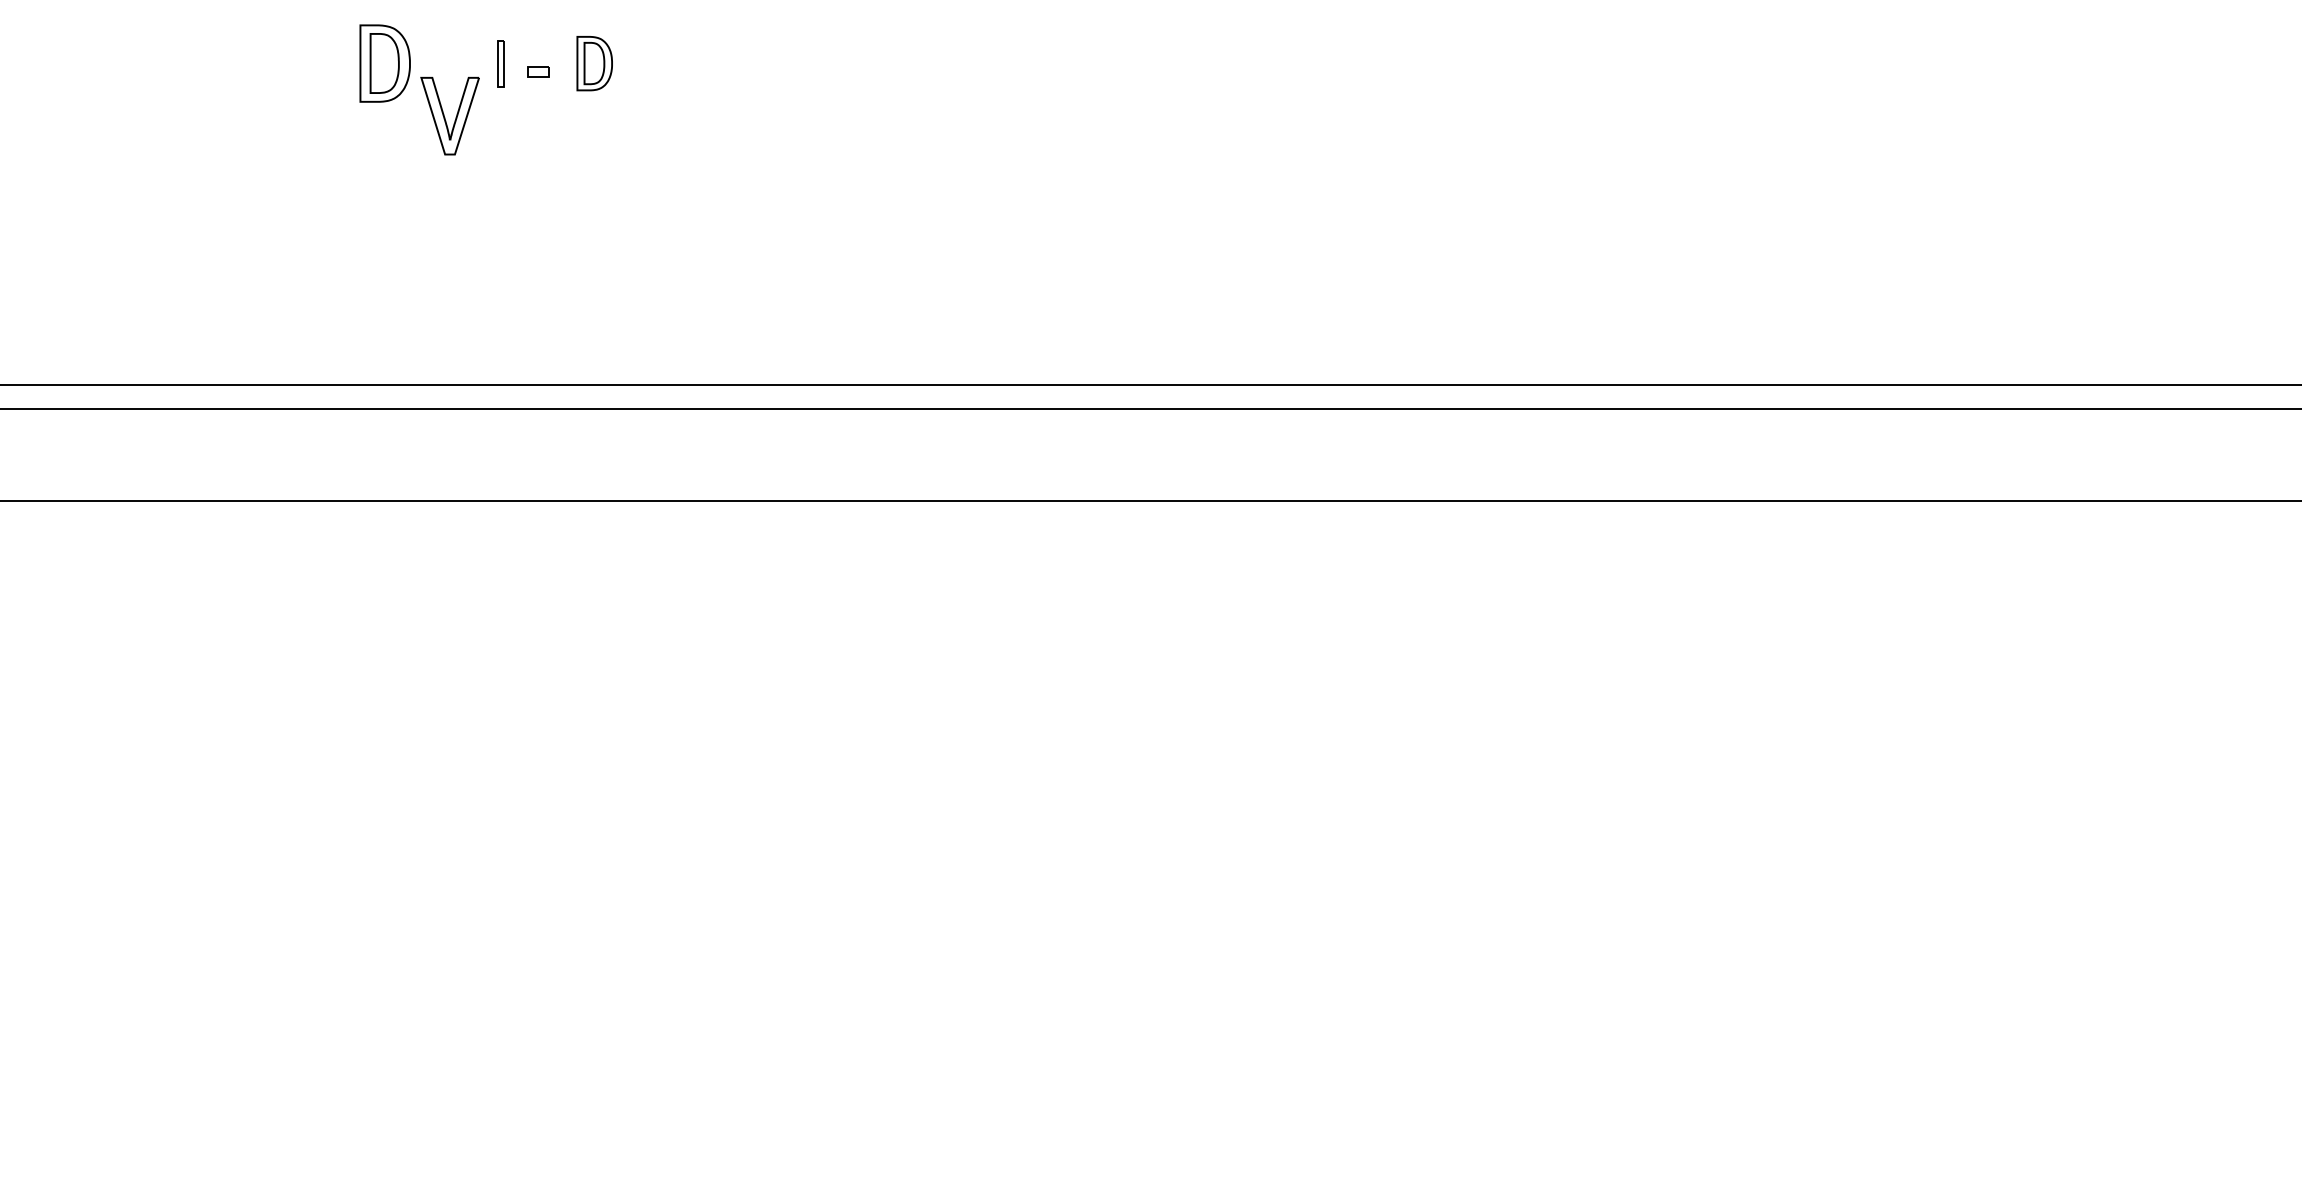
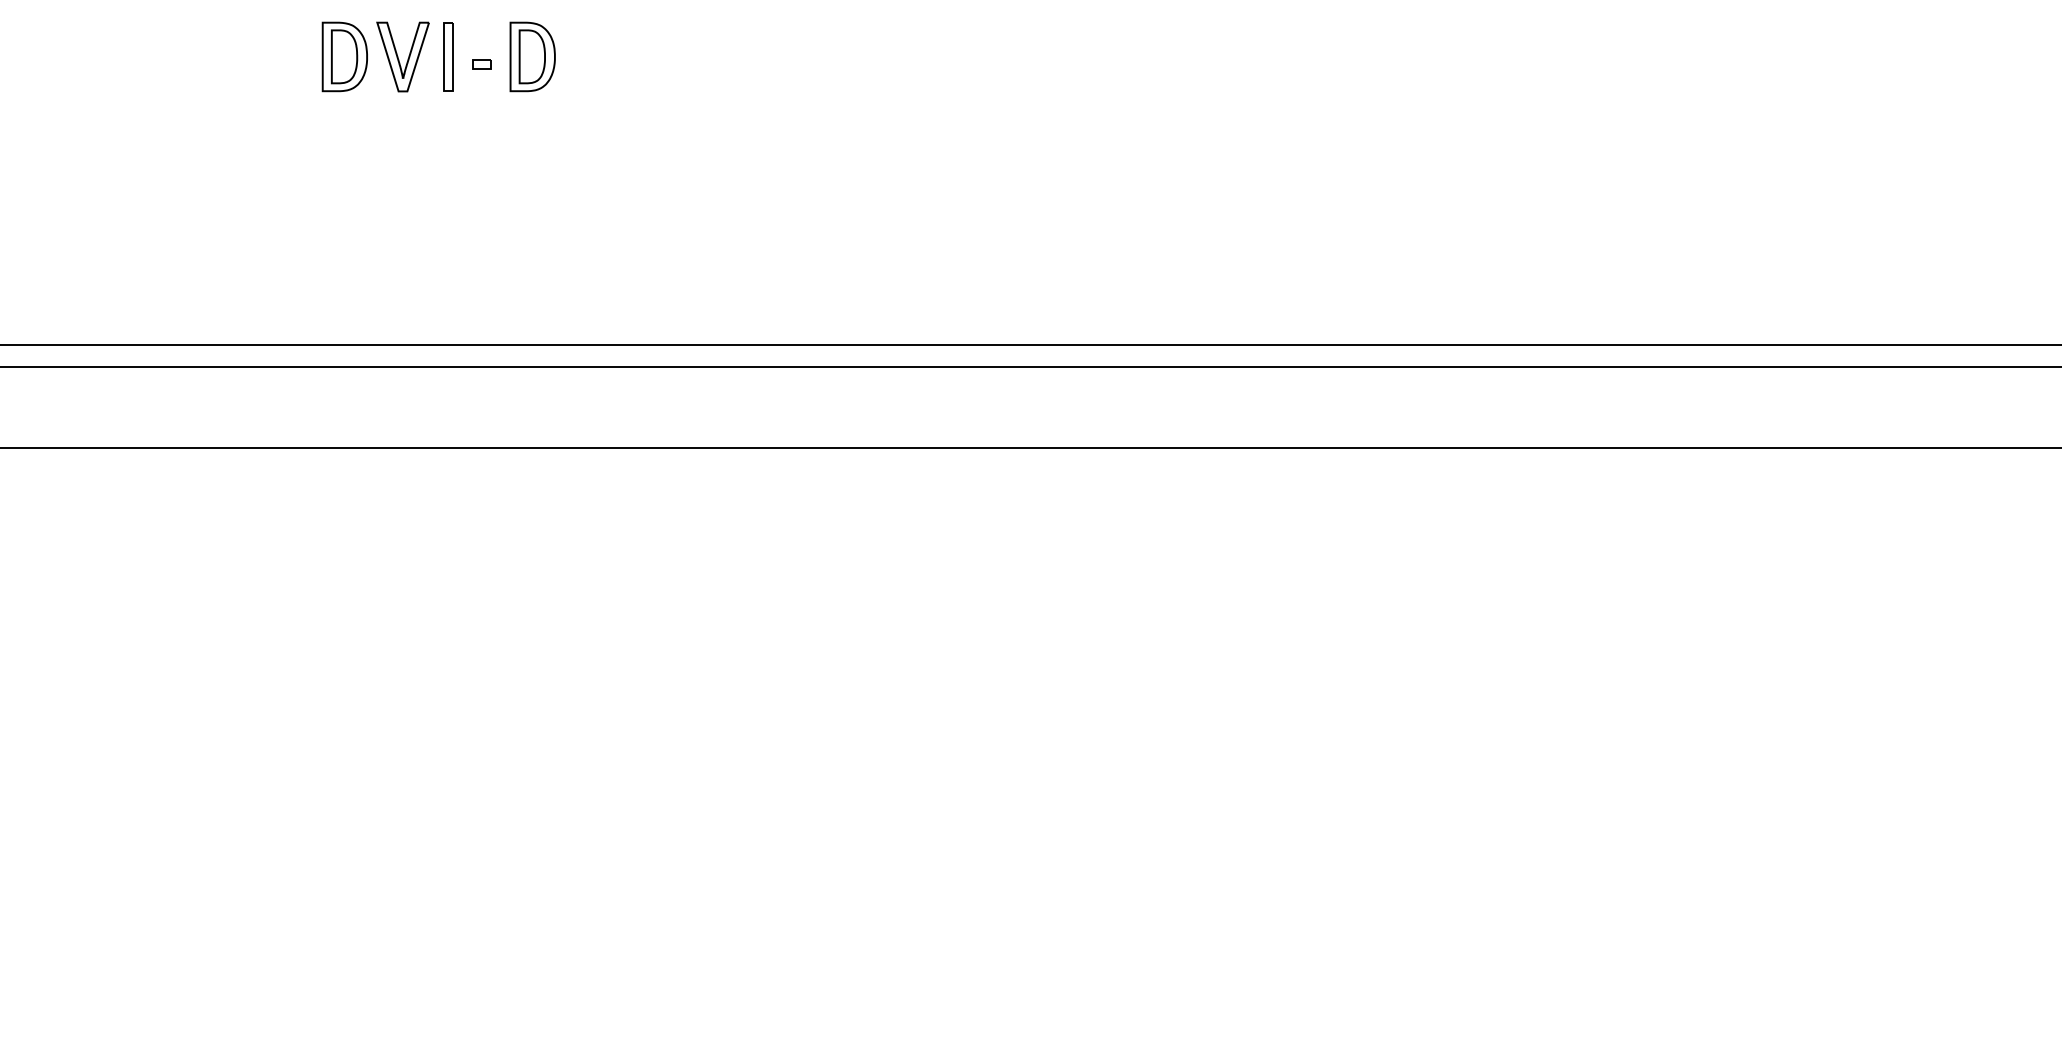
part: (500, 63) -> (448, 56), size x1.67
part: (594, 63) -> (532, 56), size x1.43
part: (449, 115) -> (402, 56), moved

